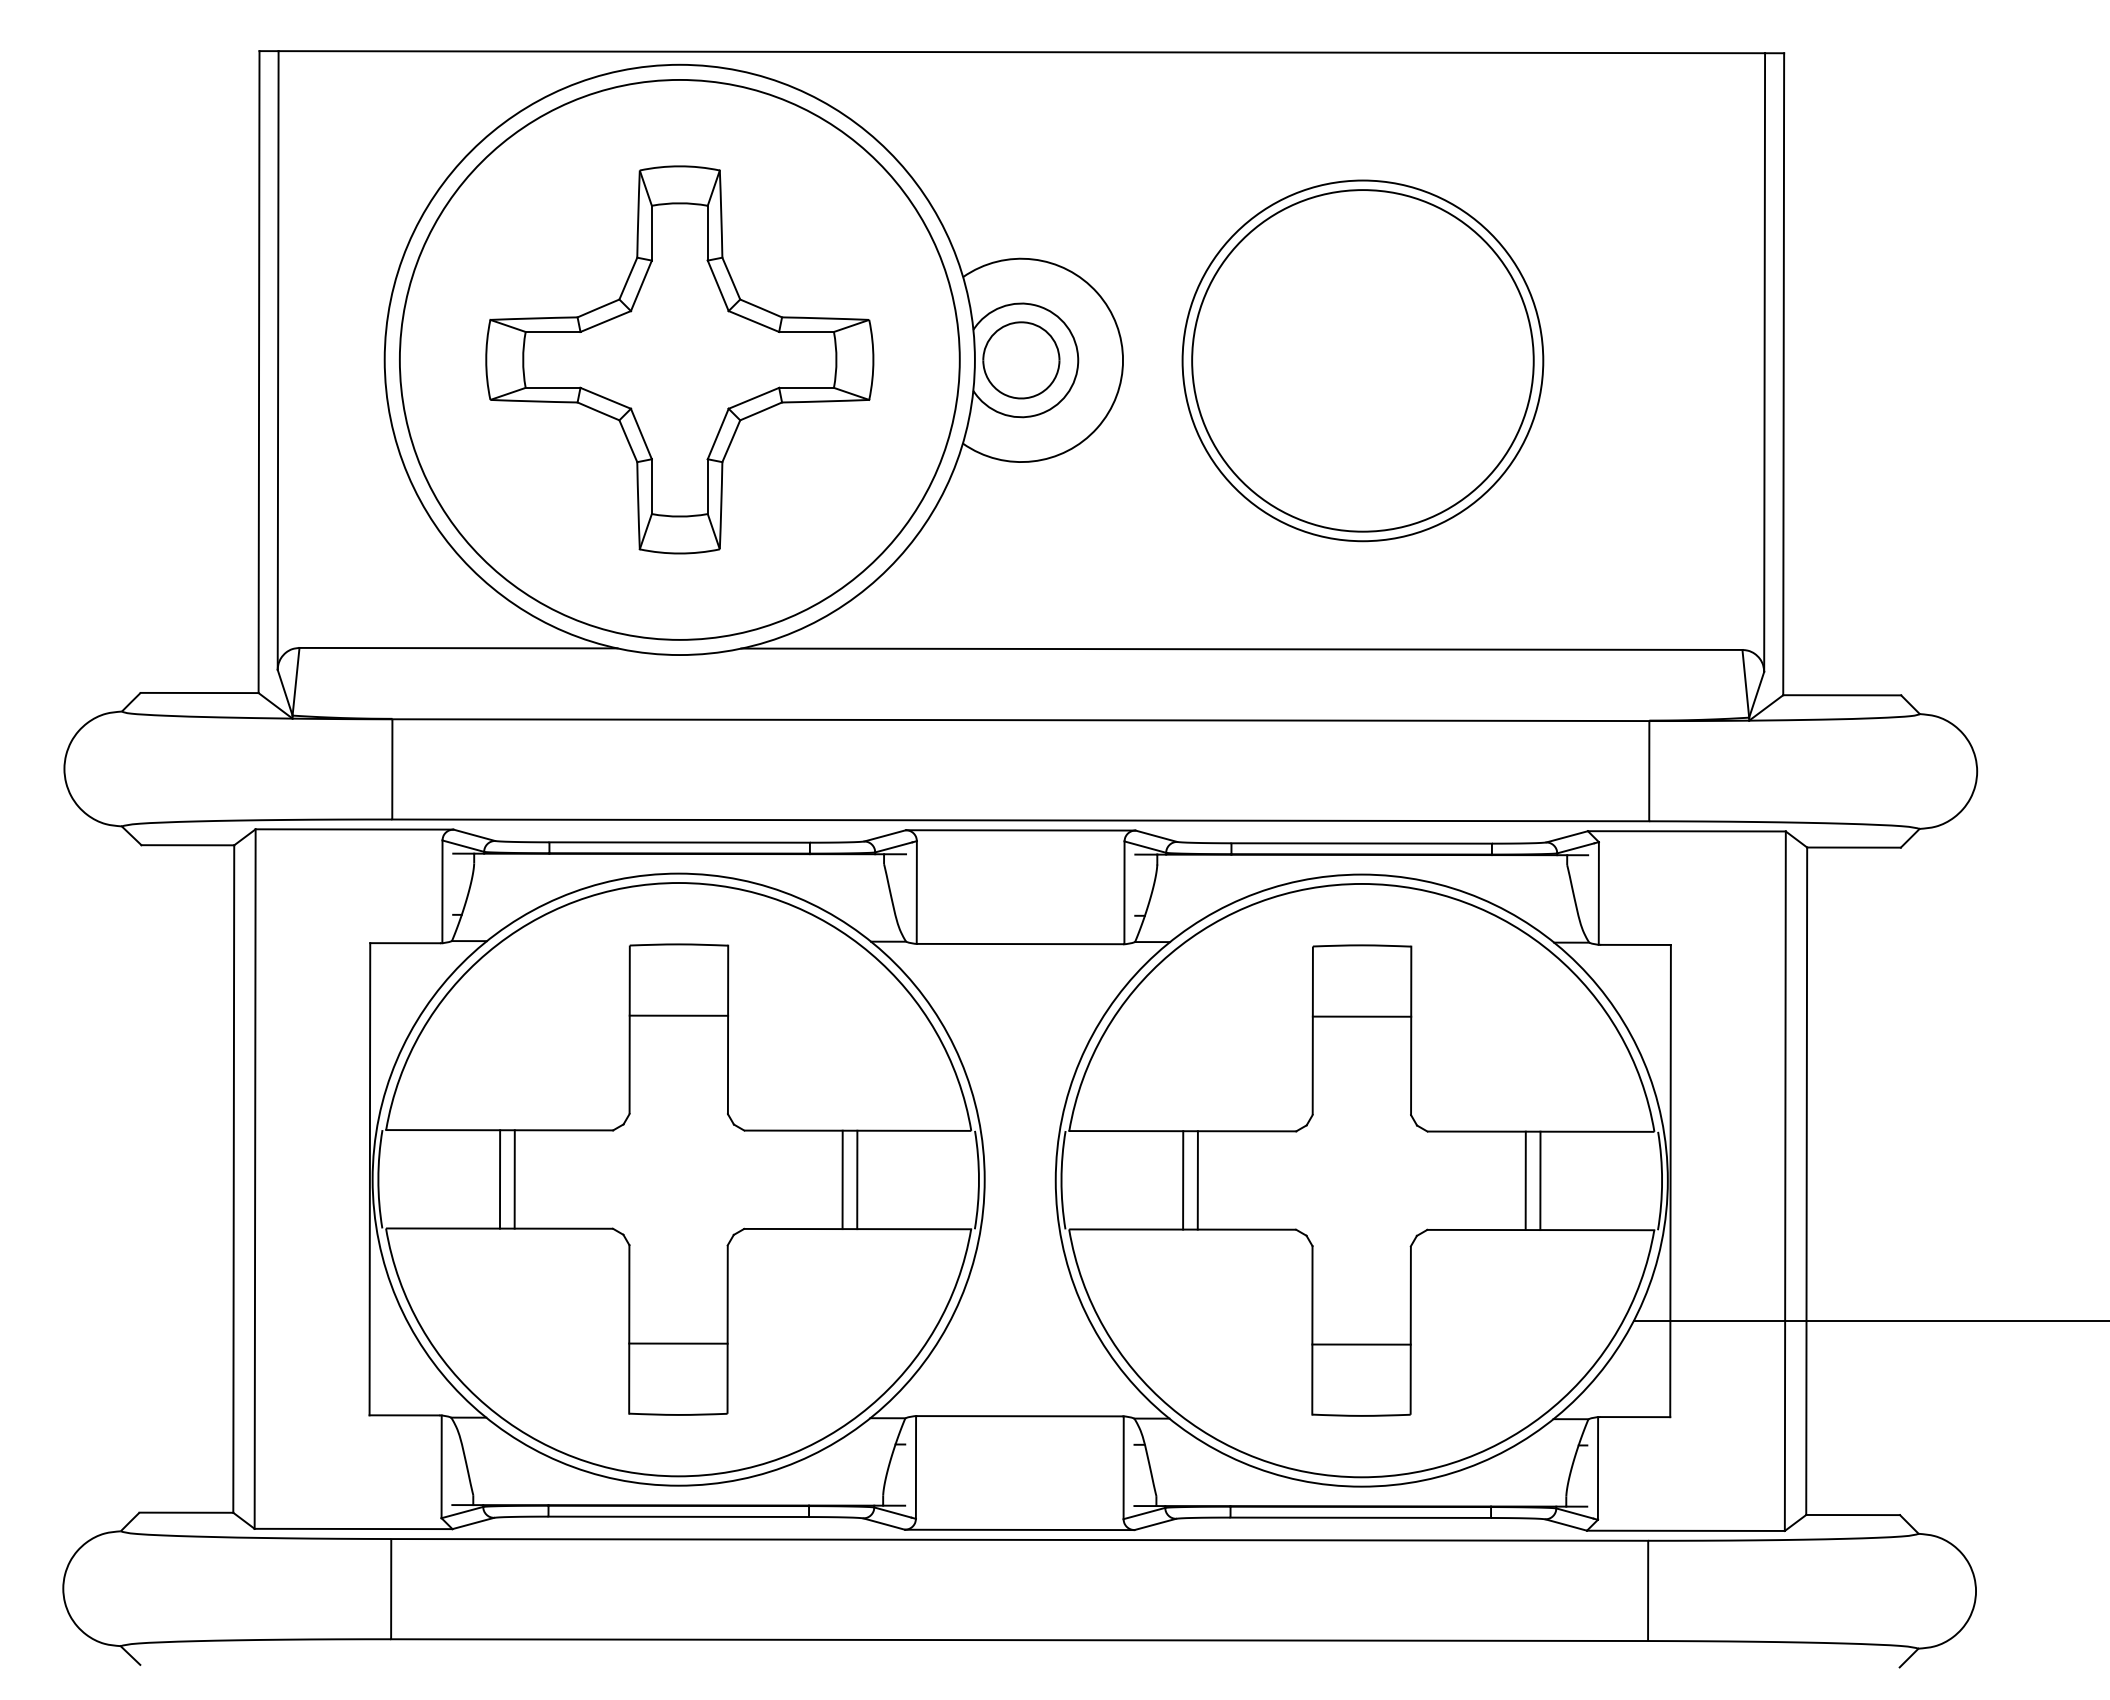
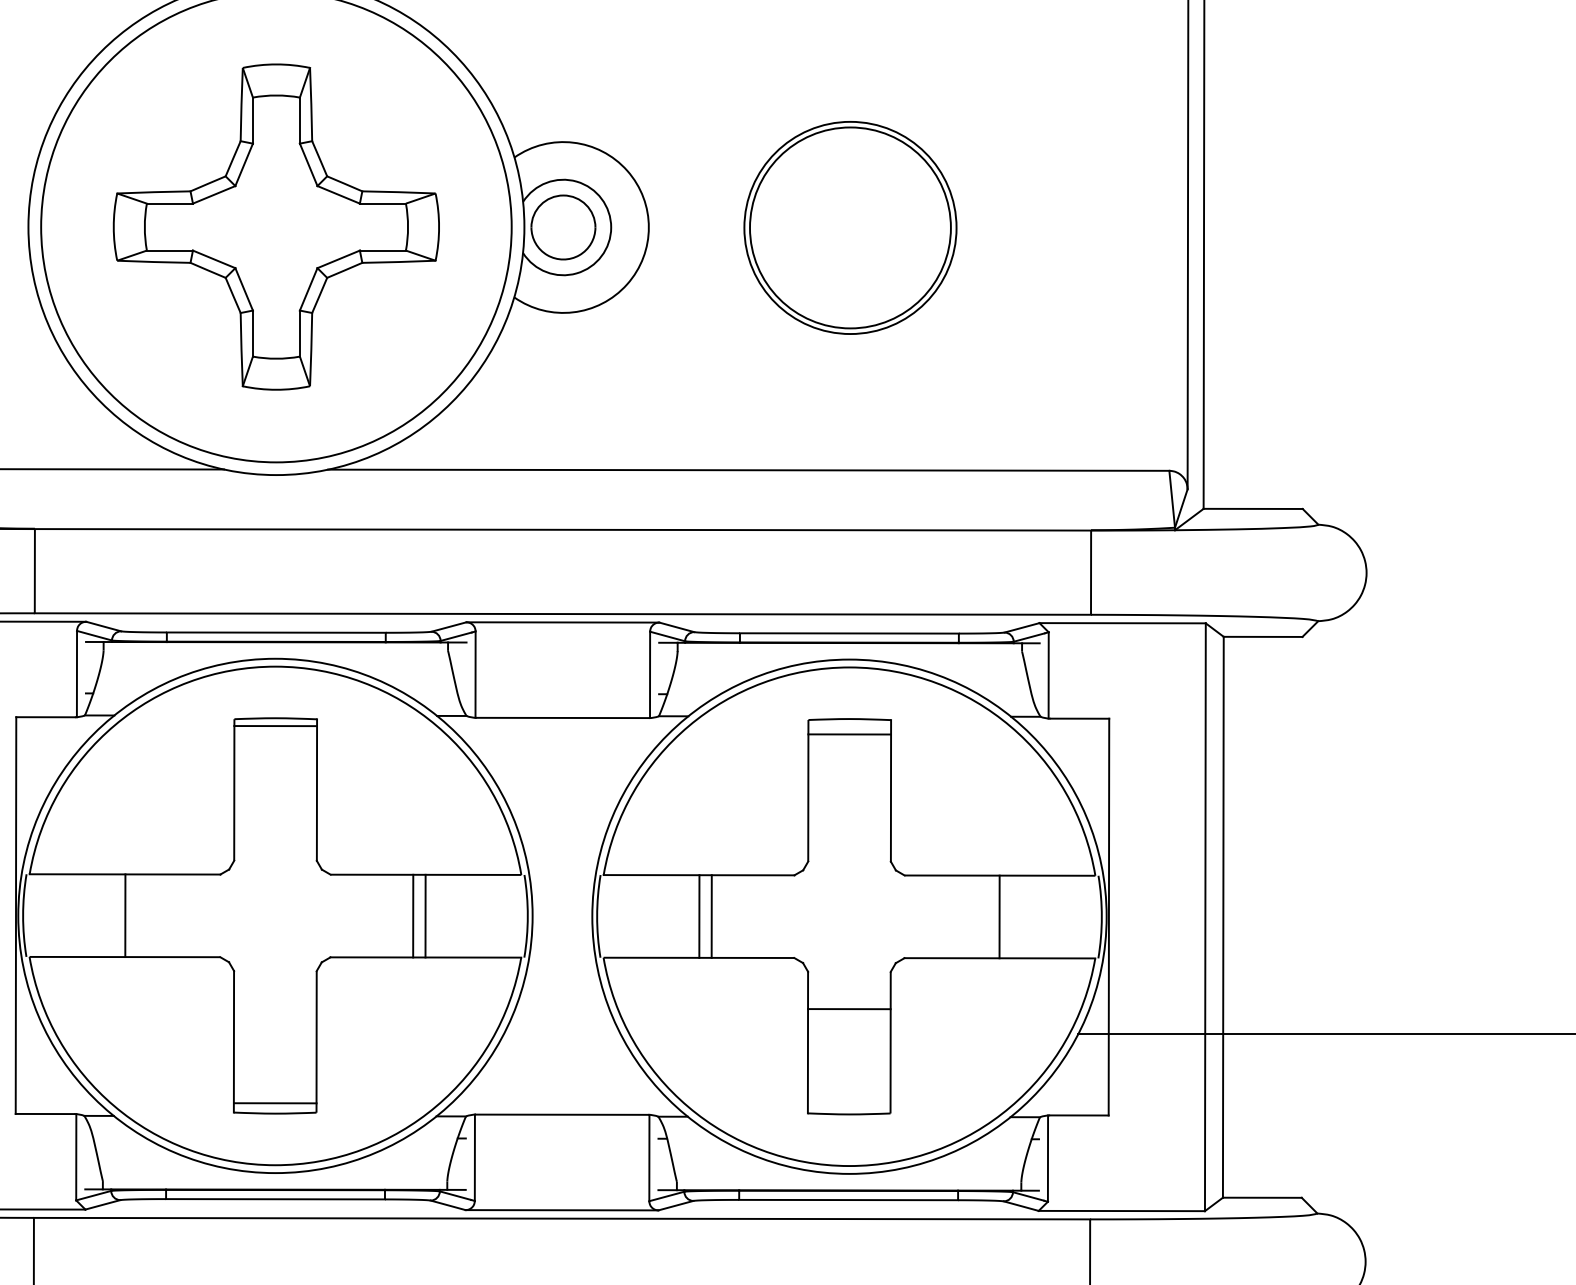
part: (1362, 360) -> (850, 227), size x0.7
line: (678, 1015) -> (275, 725), moved
line: (1361, 1016) -> (849, 734), moved
line: (514, 1179) -> (137, 915), removed
line: (1525, 1180) -> (987, 916), removed
line: (678, 1343) -> (275, 1103), moved
line: (1361, 1344) -> (849, 1009), moved

